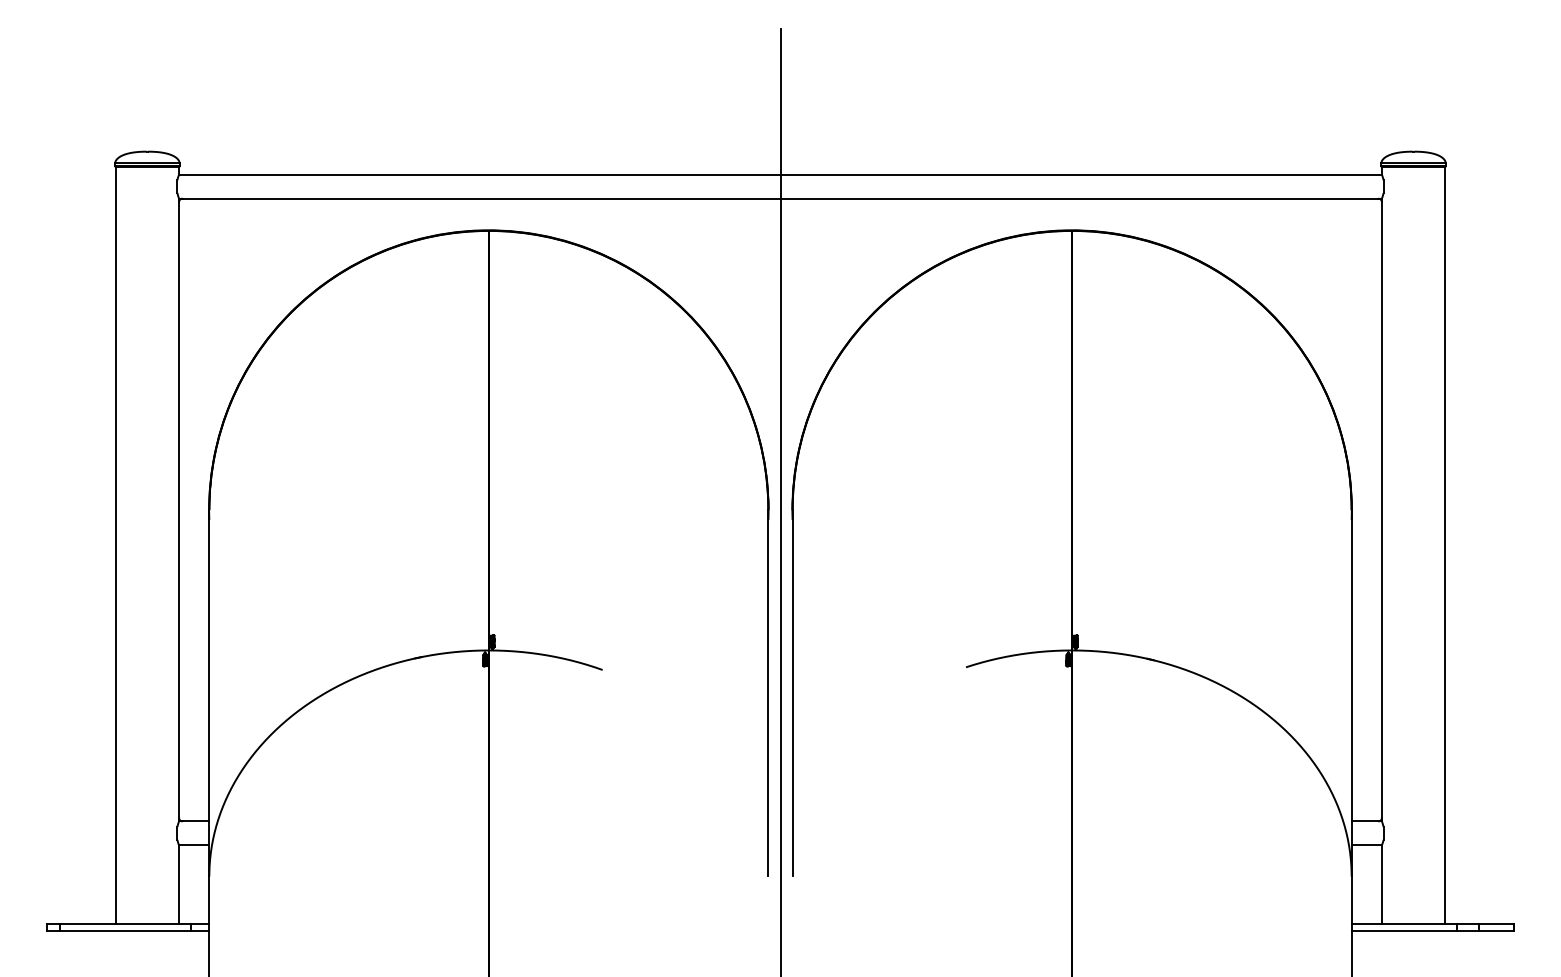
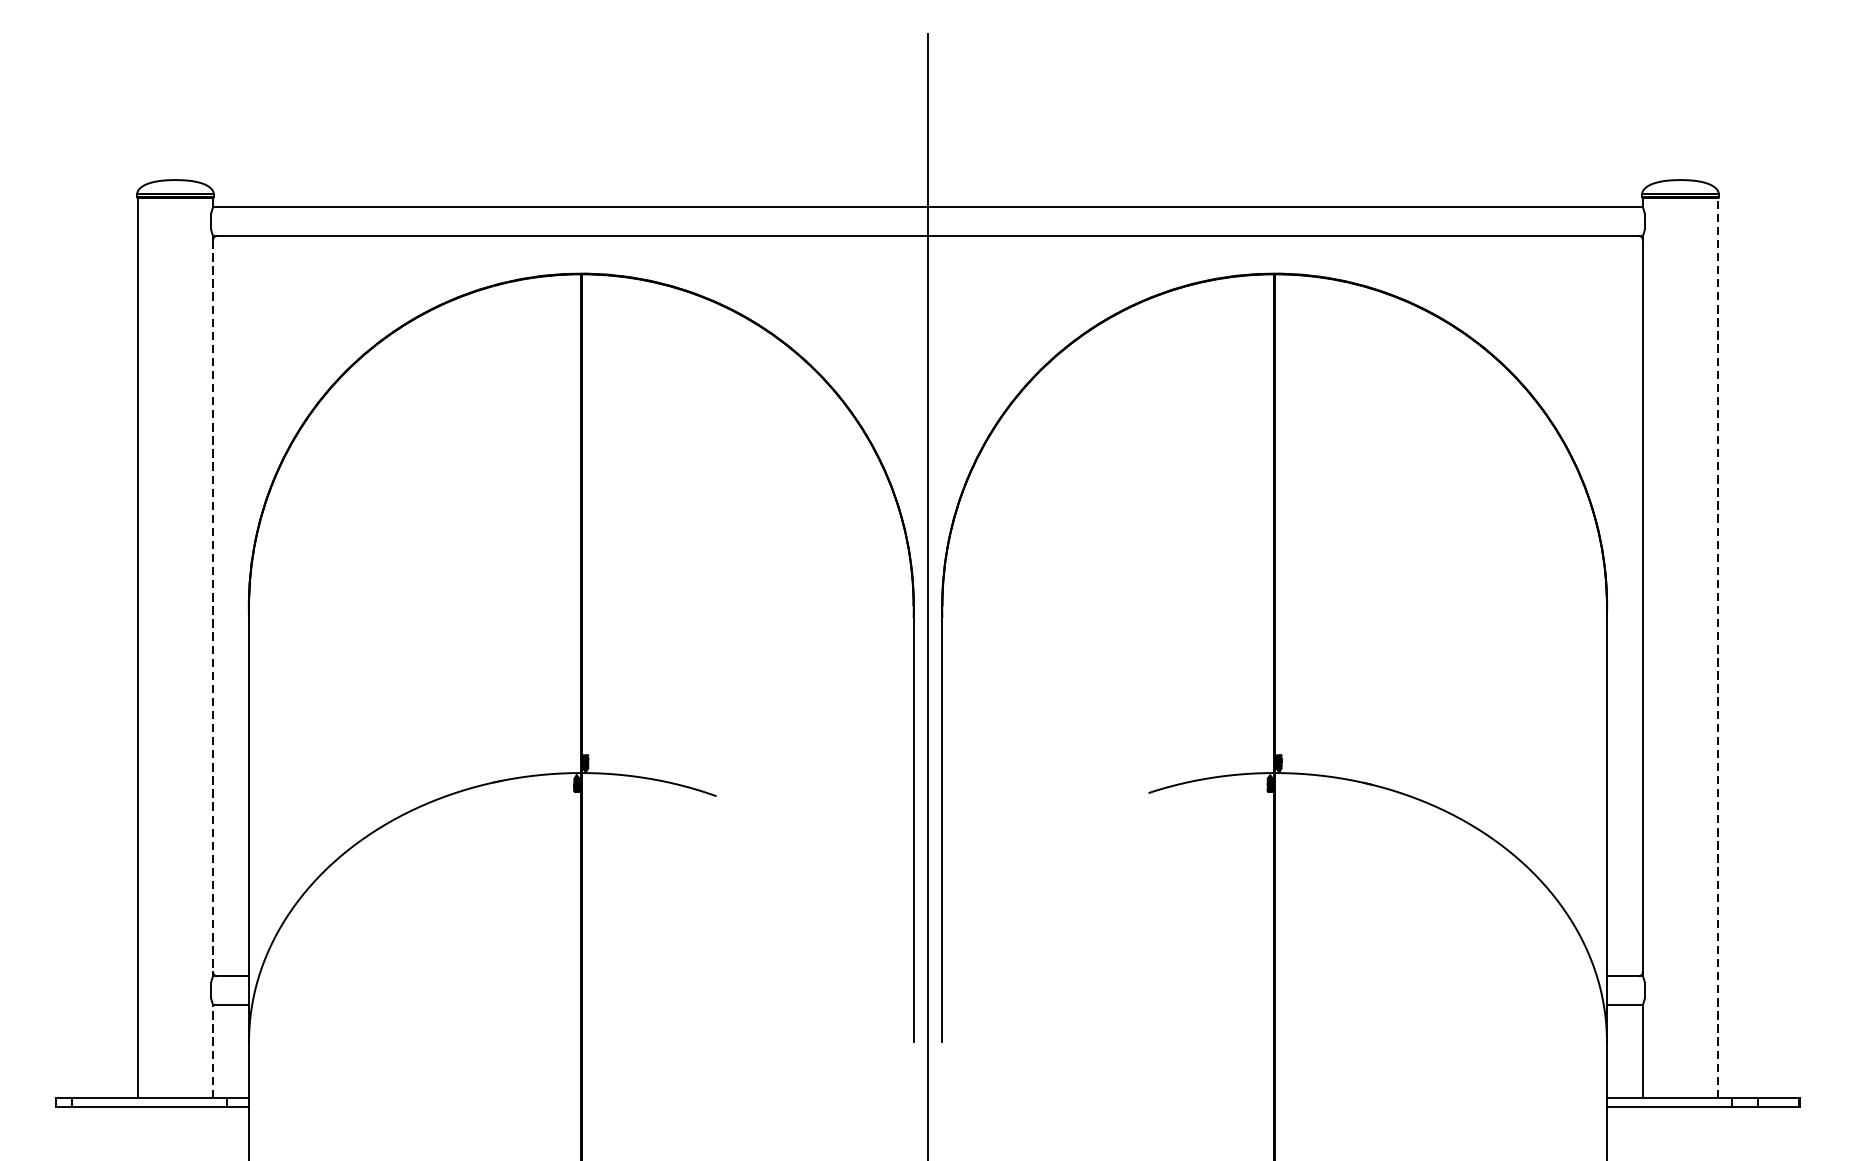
line: (179, 510) -> (213, 606), solid -> dashed
line: (1445, 545) -> (1718, 648), solid -> dashed
line: (179, 884) -> (213, 1051), solid -> dashed

